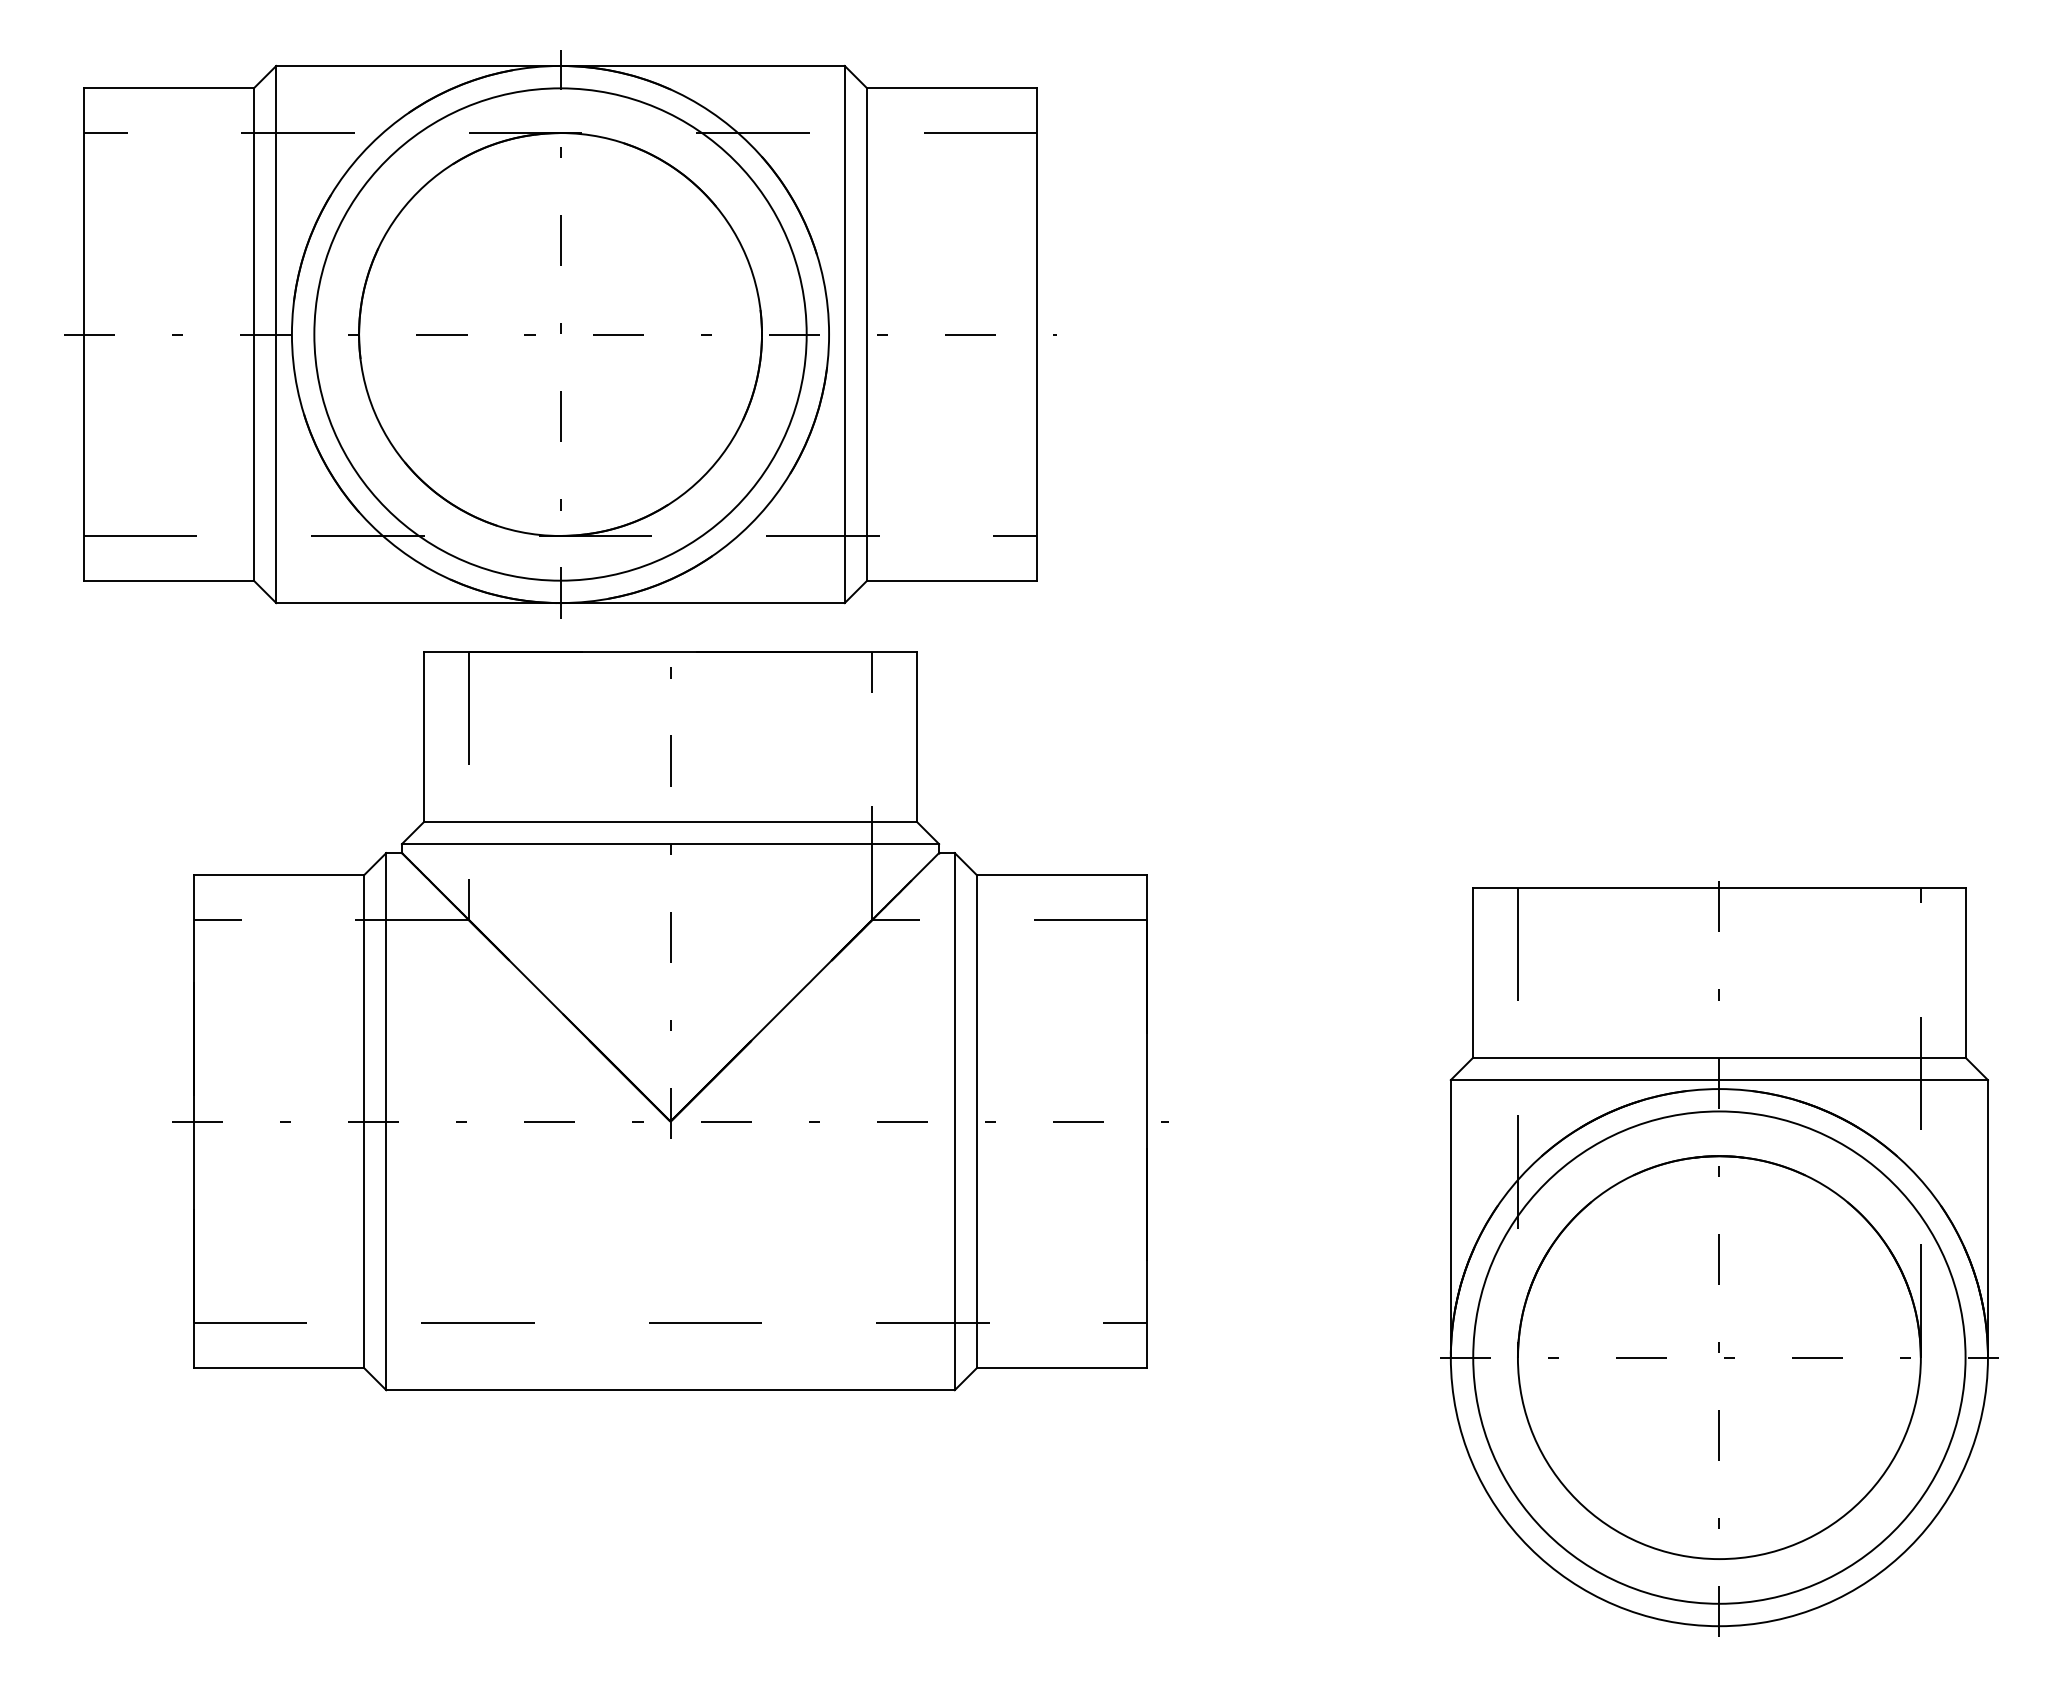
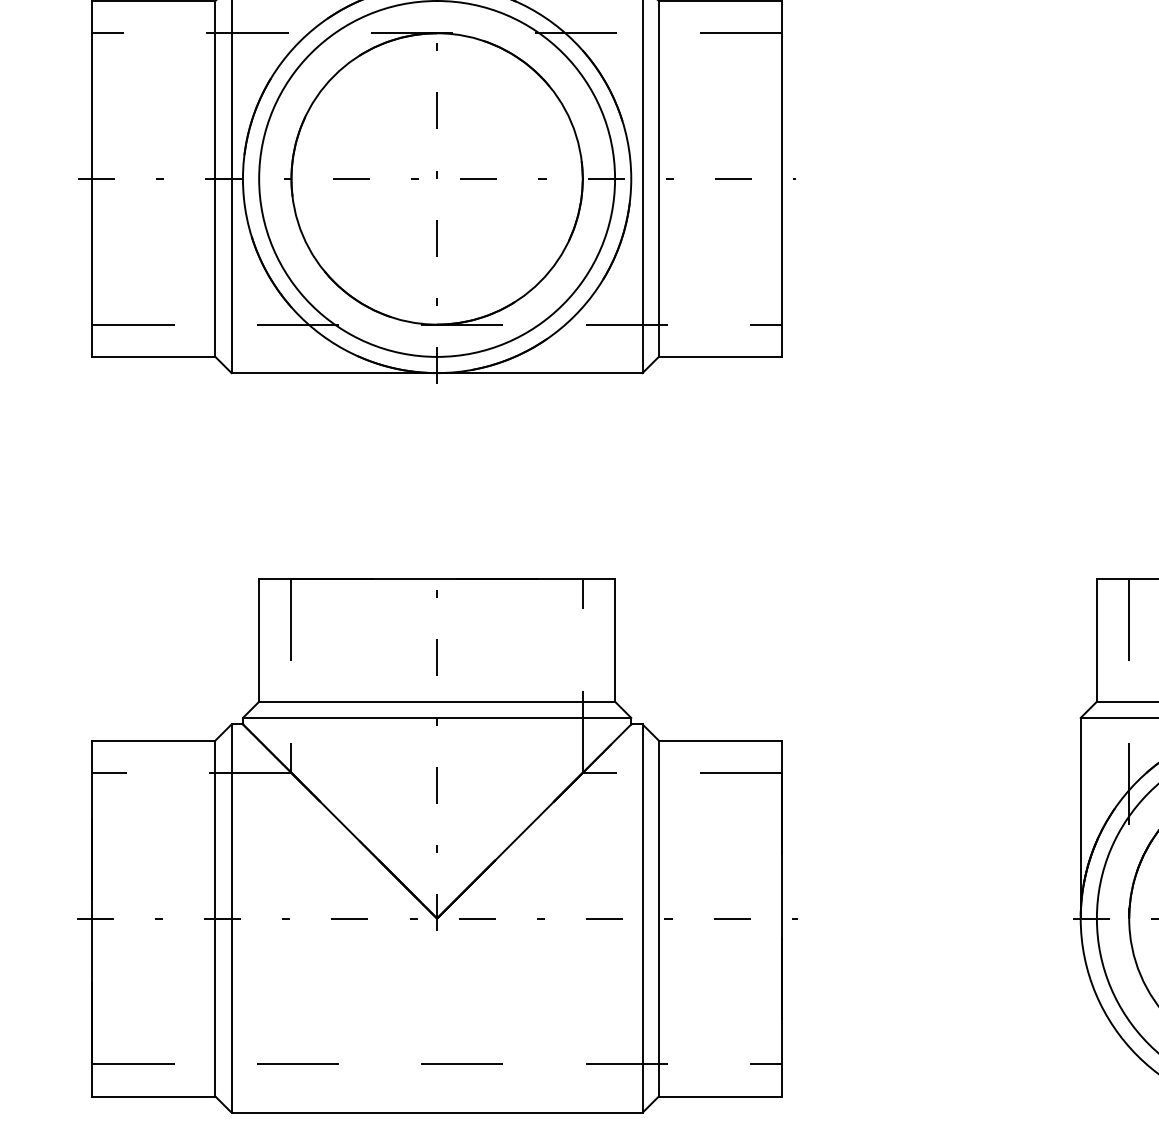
part: (670, 1021) -> (437, 846), moved

